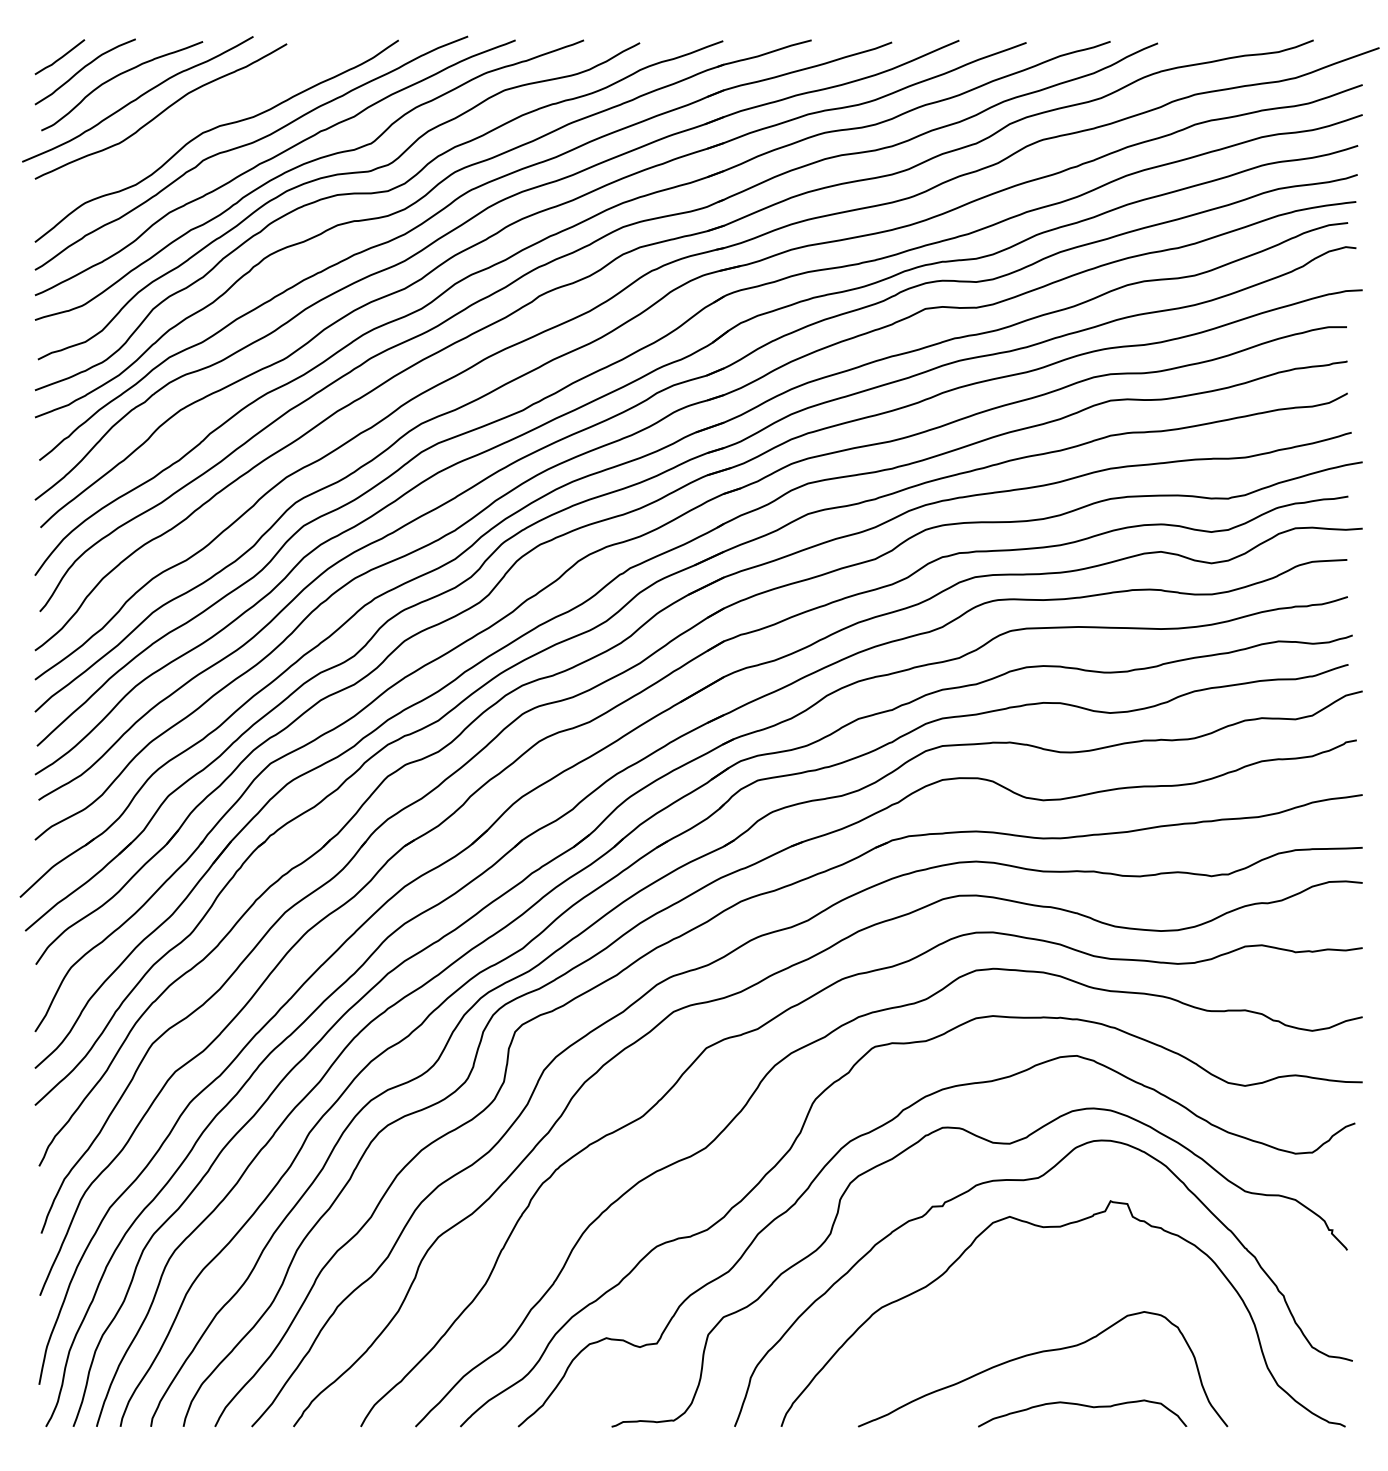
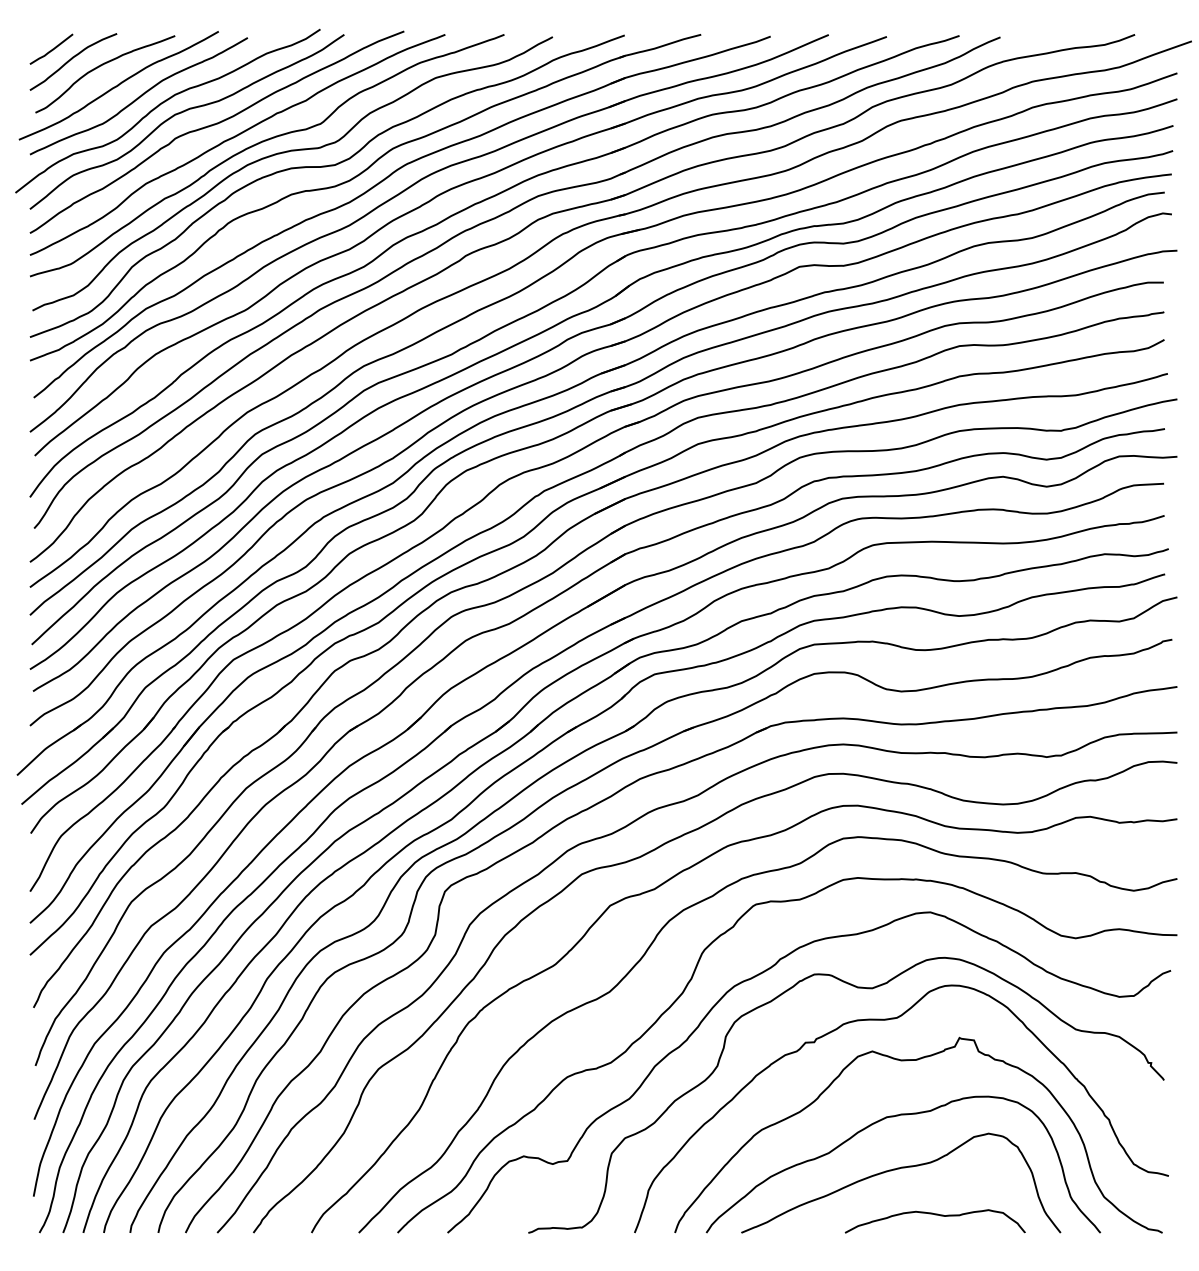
curve: (188, 120) -> (162, 104), added
curve: (1037, 1292) -> (896, 1116), added

